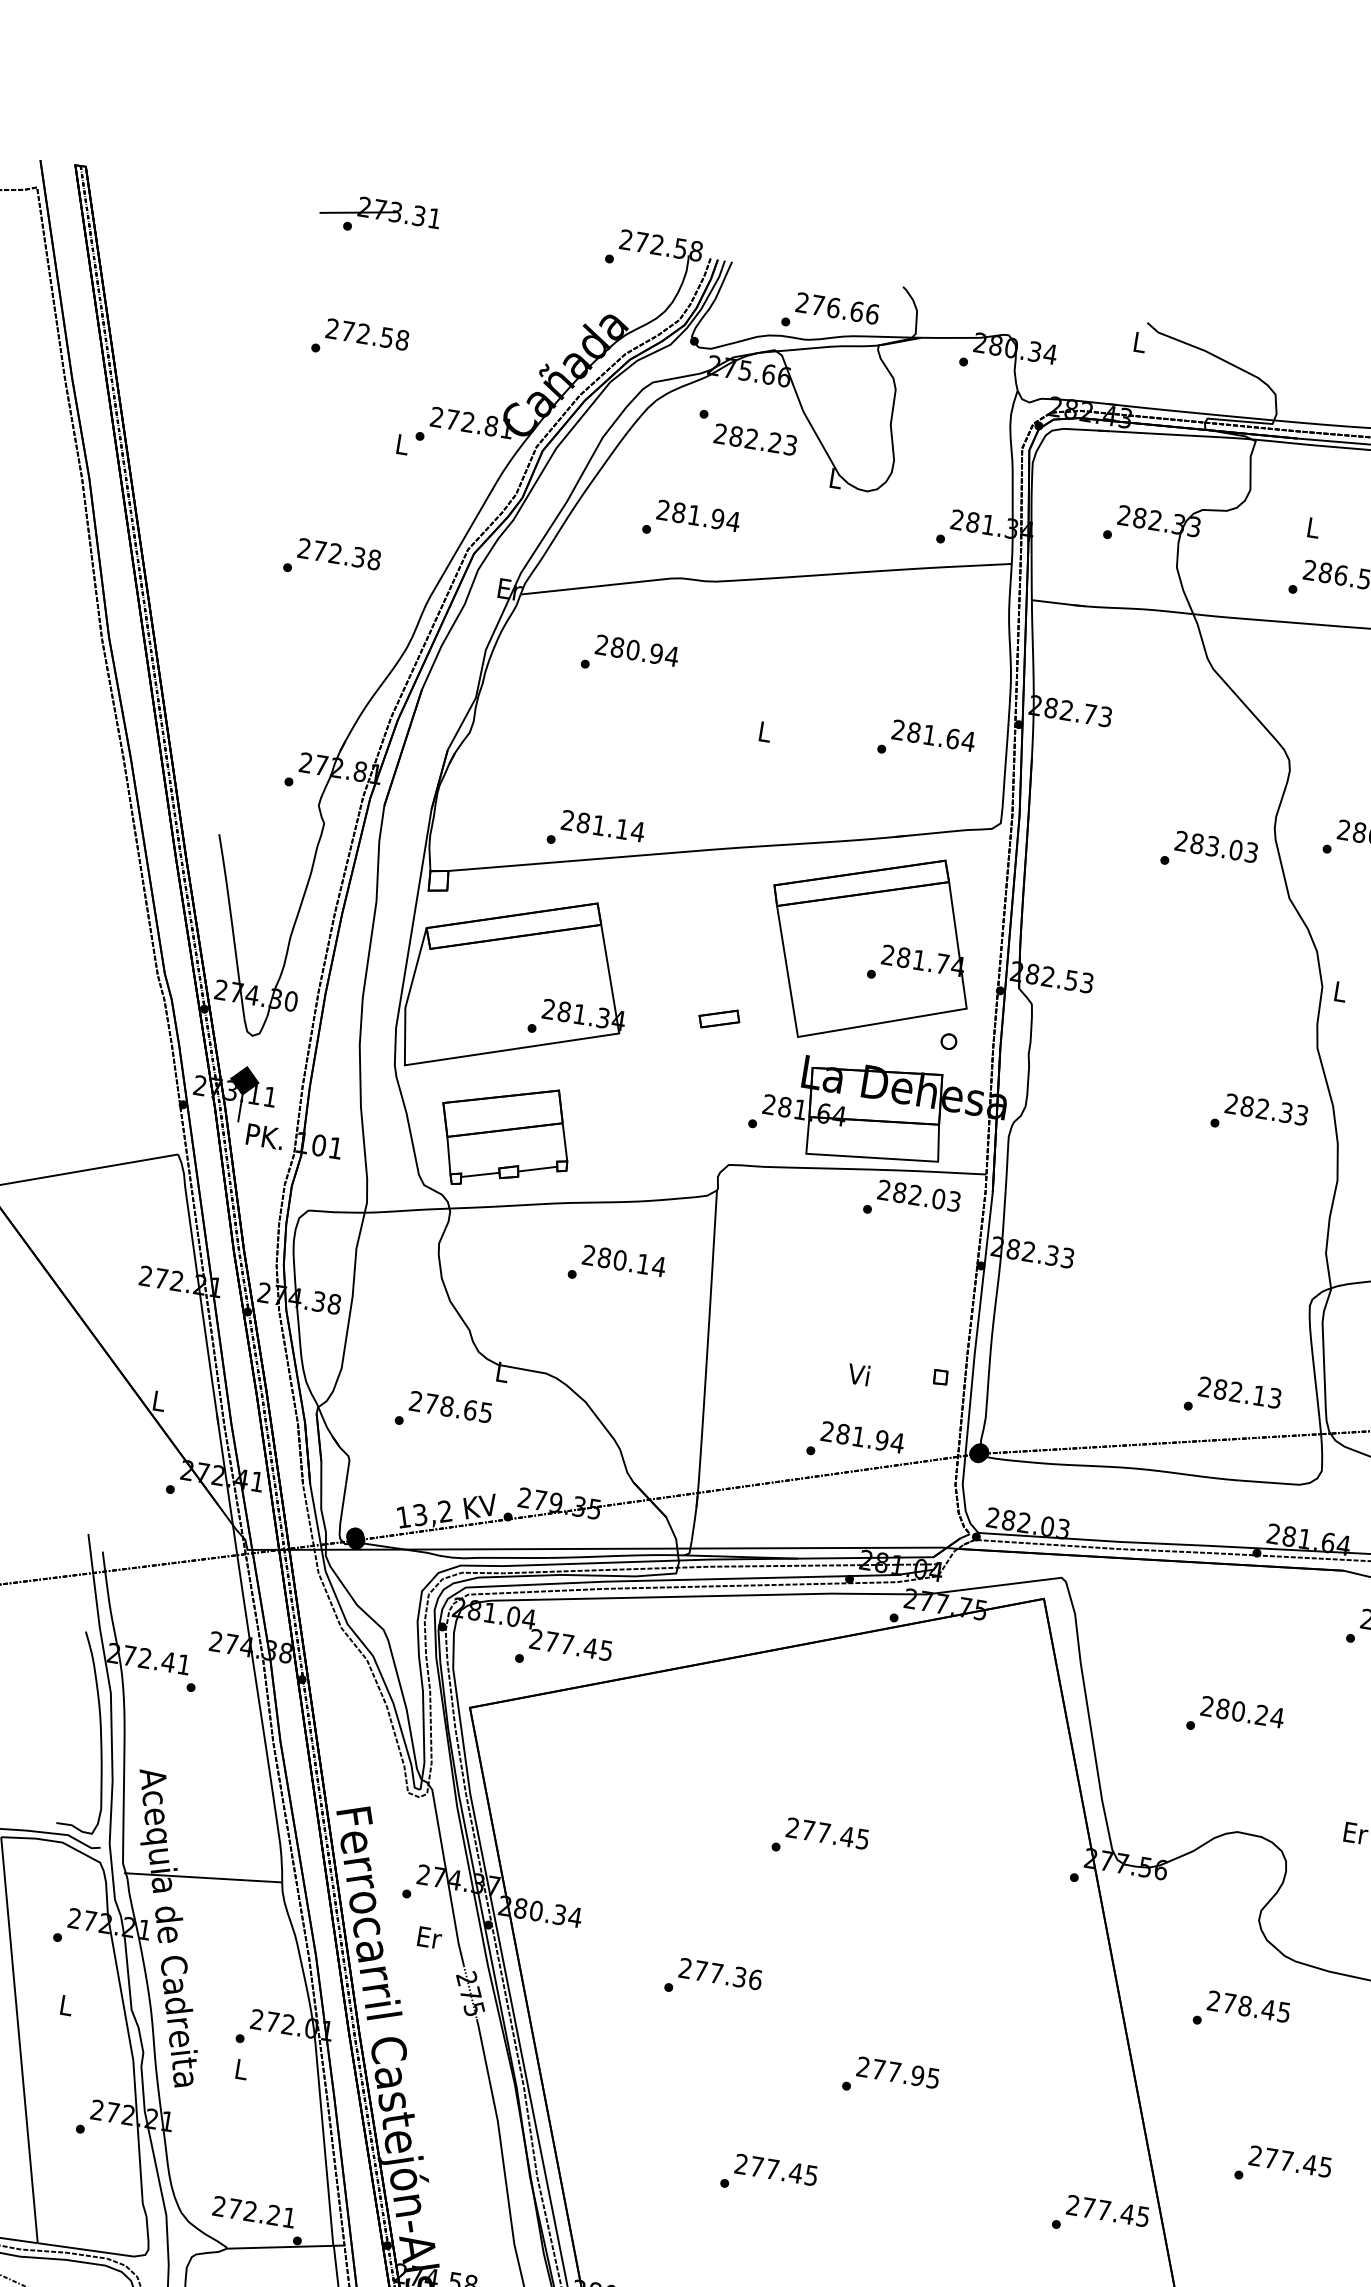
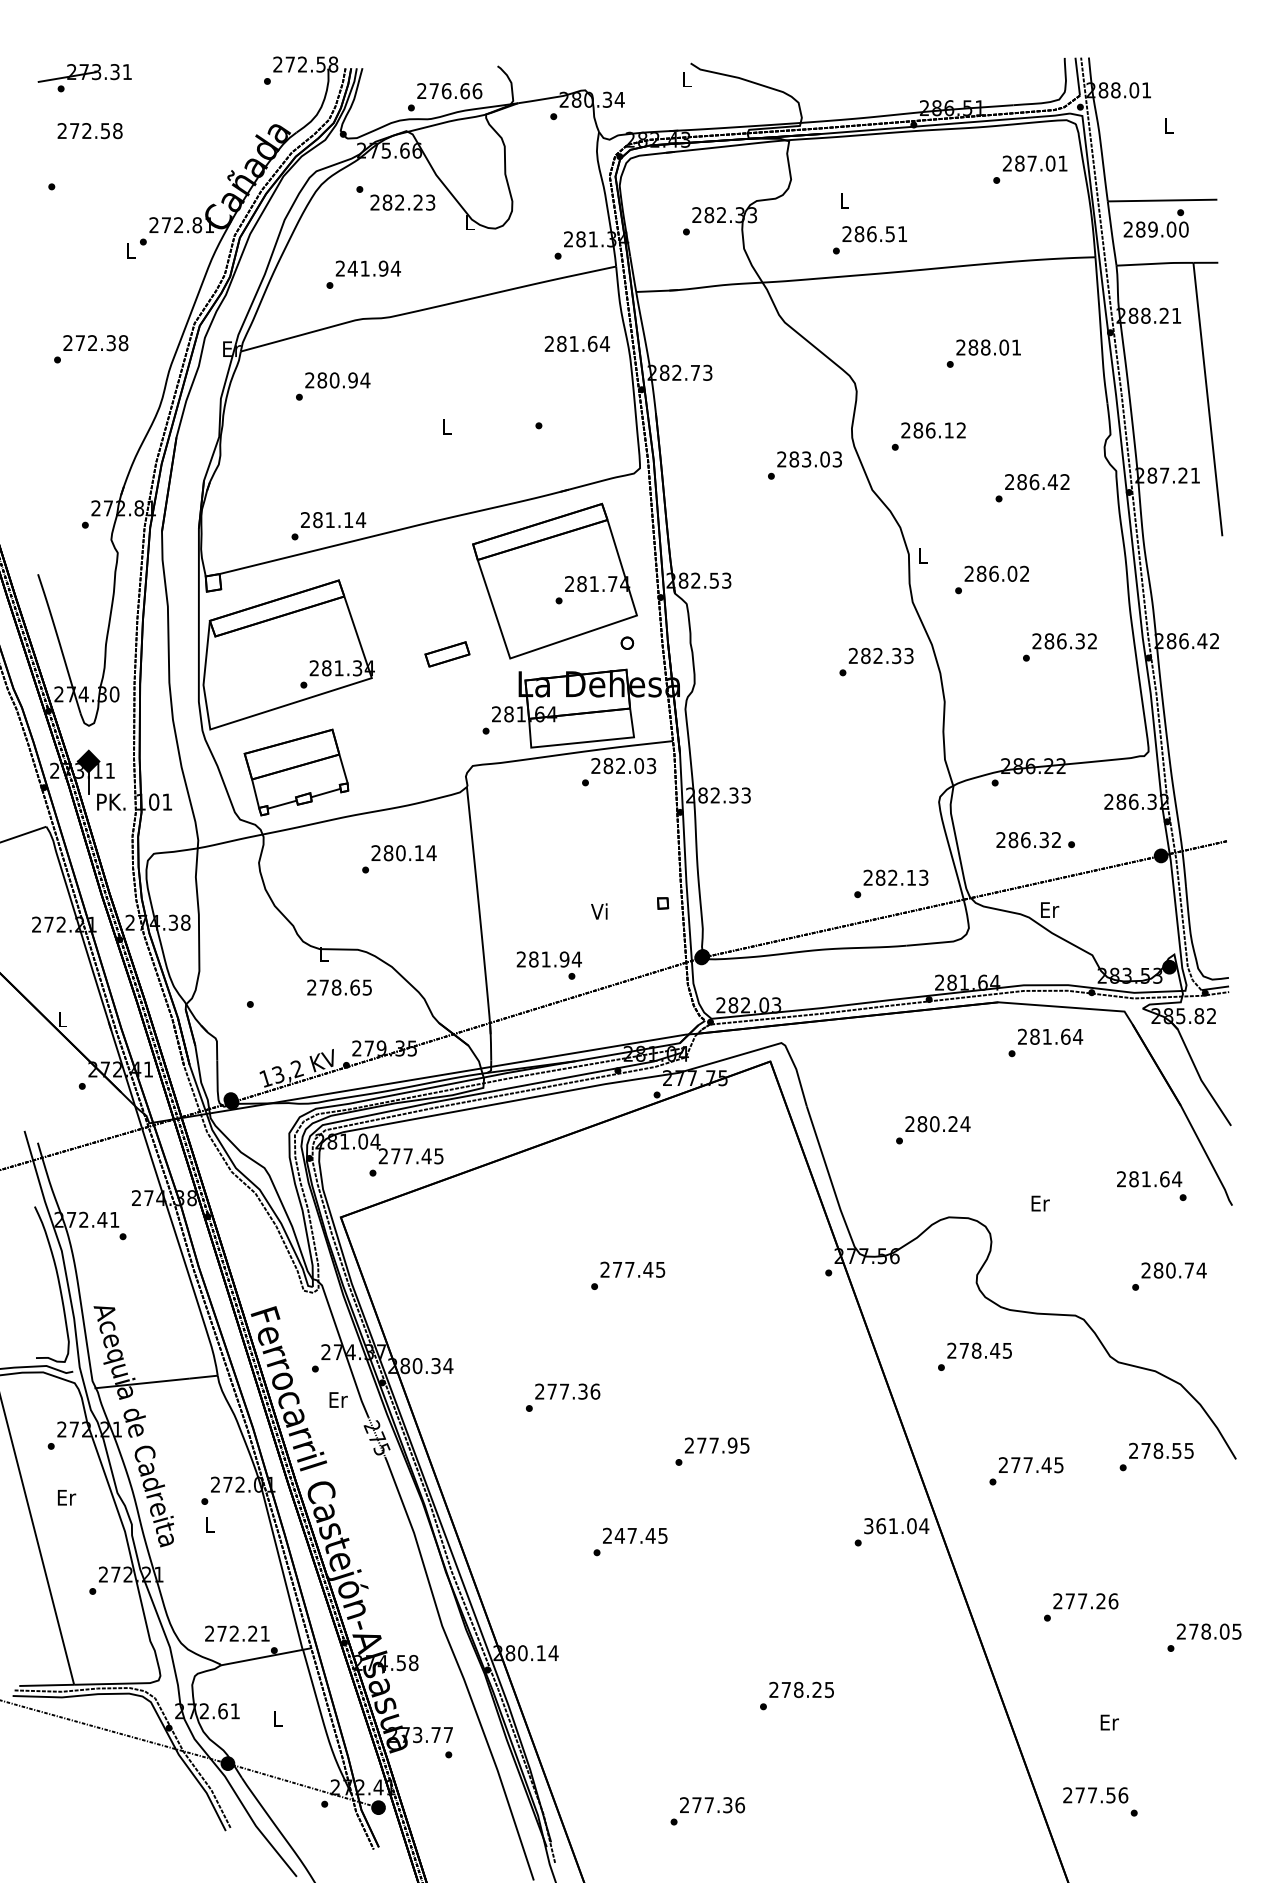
text: (366, 335) -> (89, 131), moved
text: (678, 512) -> (352, 268), 281.94 -> 241.94
text: (932, 736) -> (576, 344), moved
part: (718, 1018) -> (446, 654), size x1.4
text: (450, 1406) -> (339, 987), moved
text: (861, 1437) -> (548, 959), moved
text: (66, 2005) -> (66, 1497), L -> Er
text: (756, 2166) -> (619, 1535), 277.45 -> 247.45
text: (1108, 2211) -> (896, 1526), 277.45 -> 361.04

